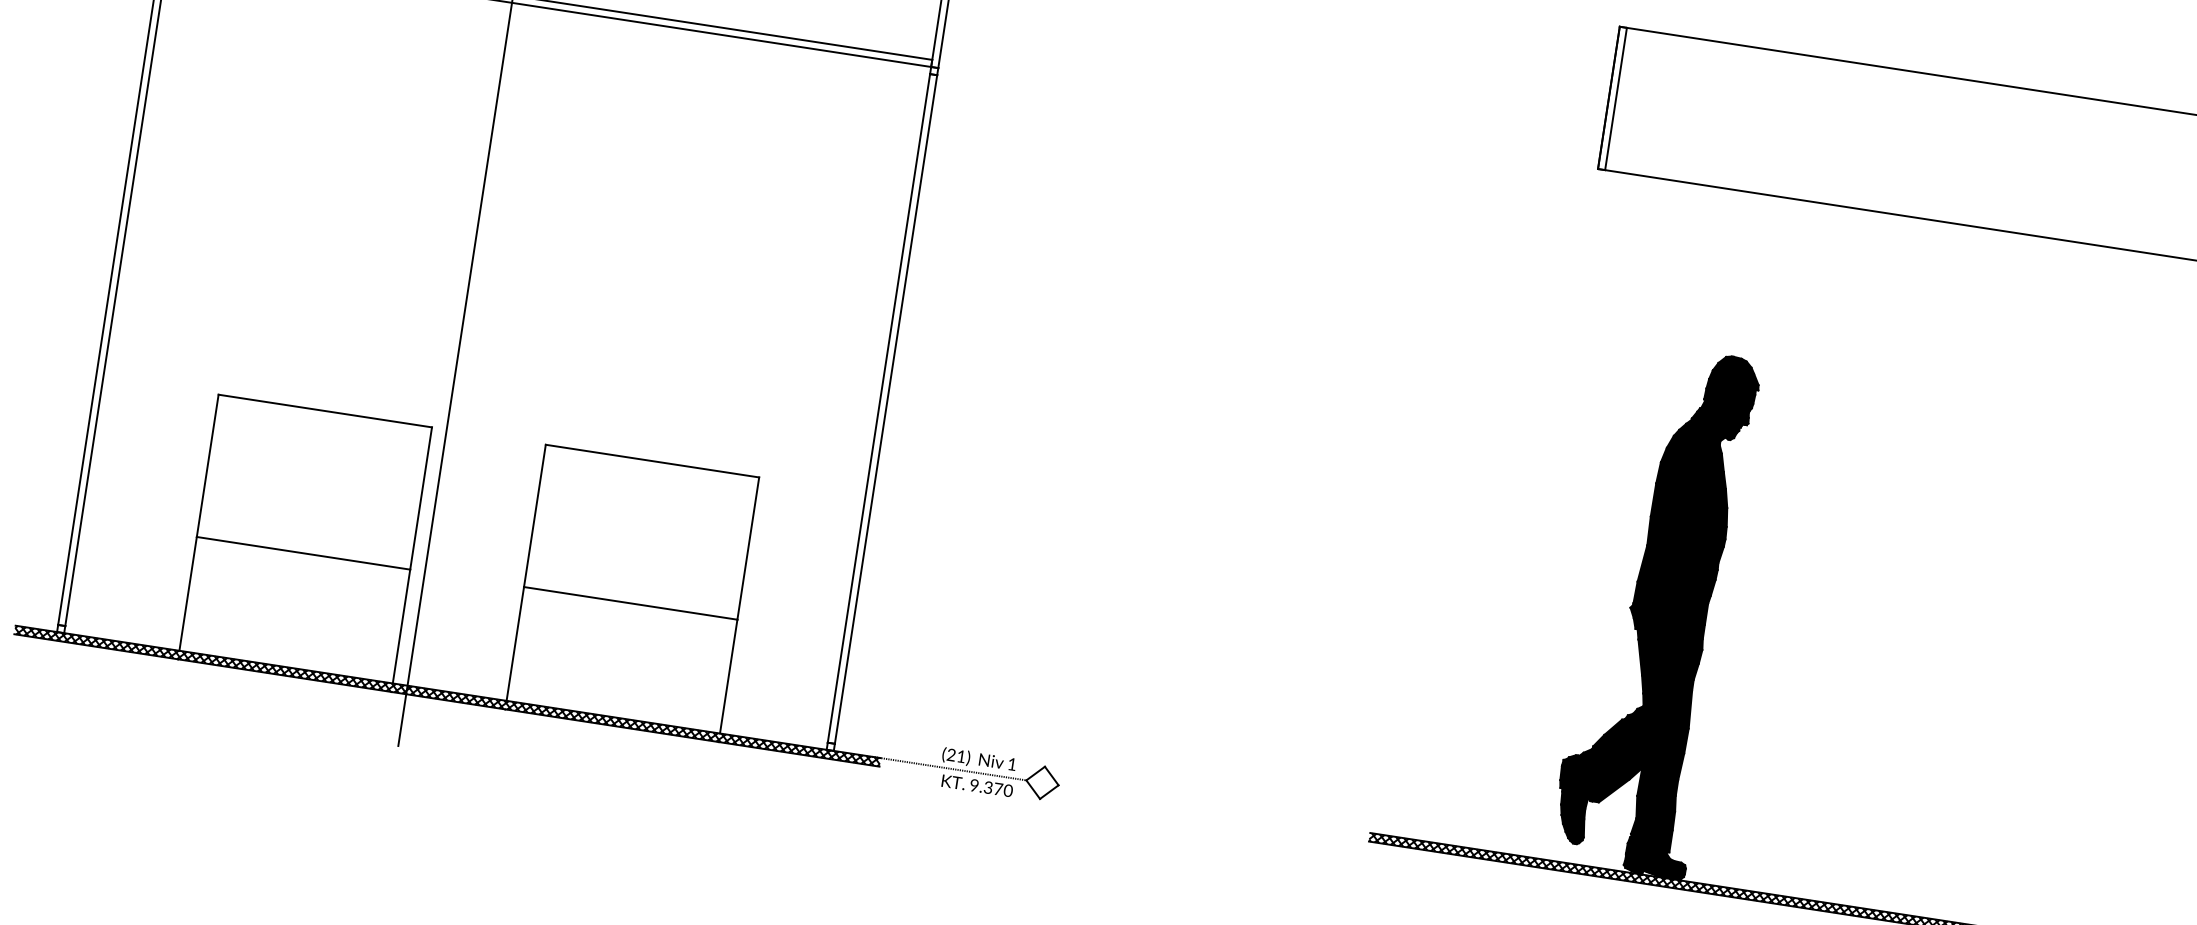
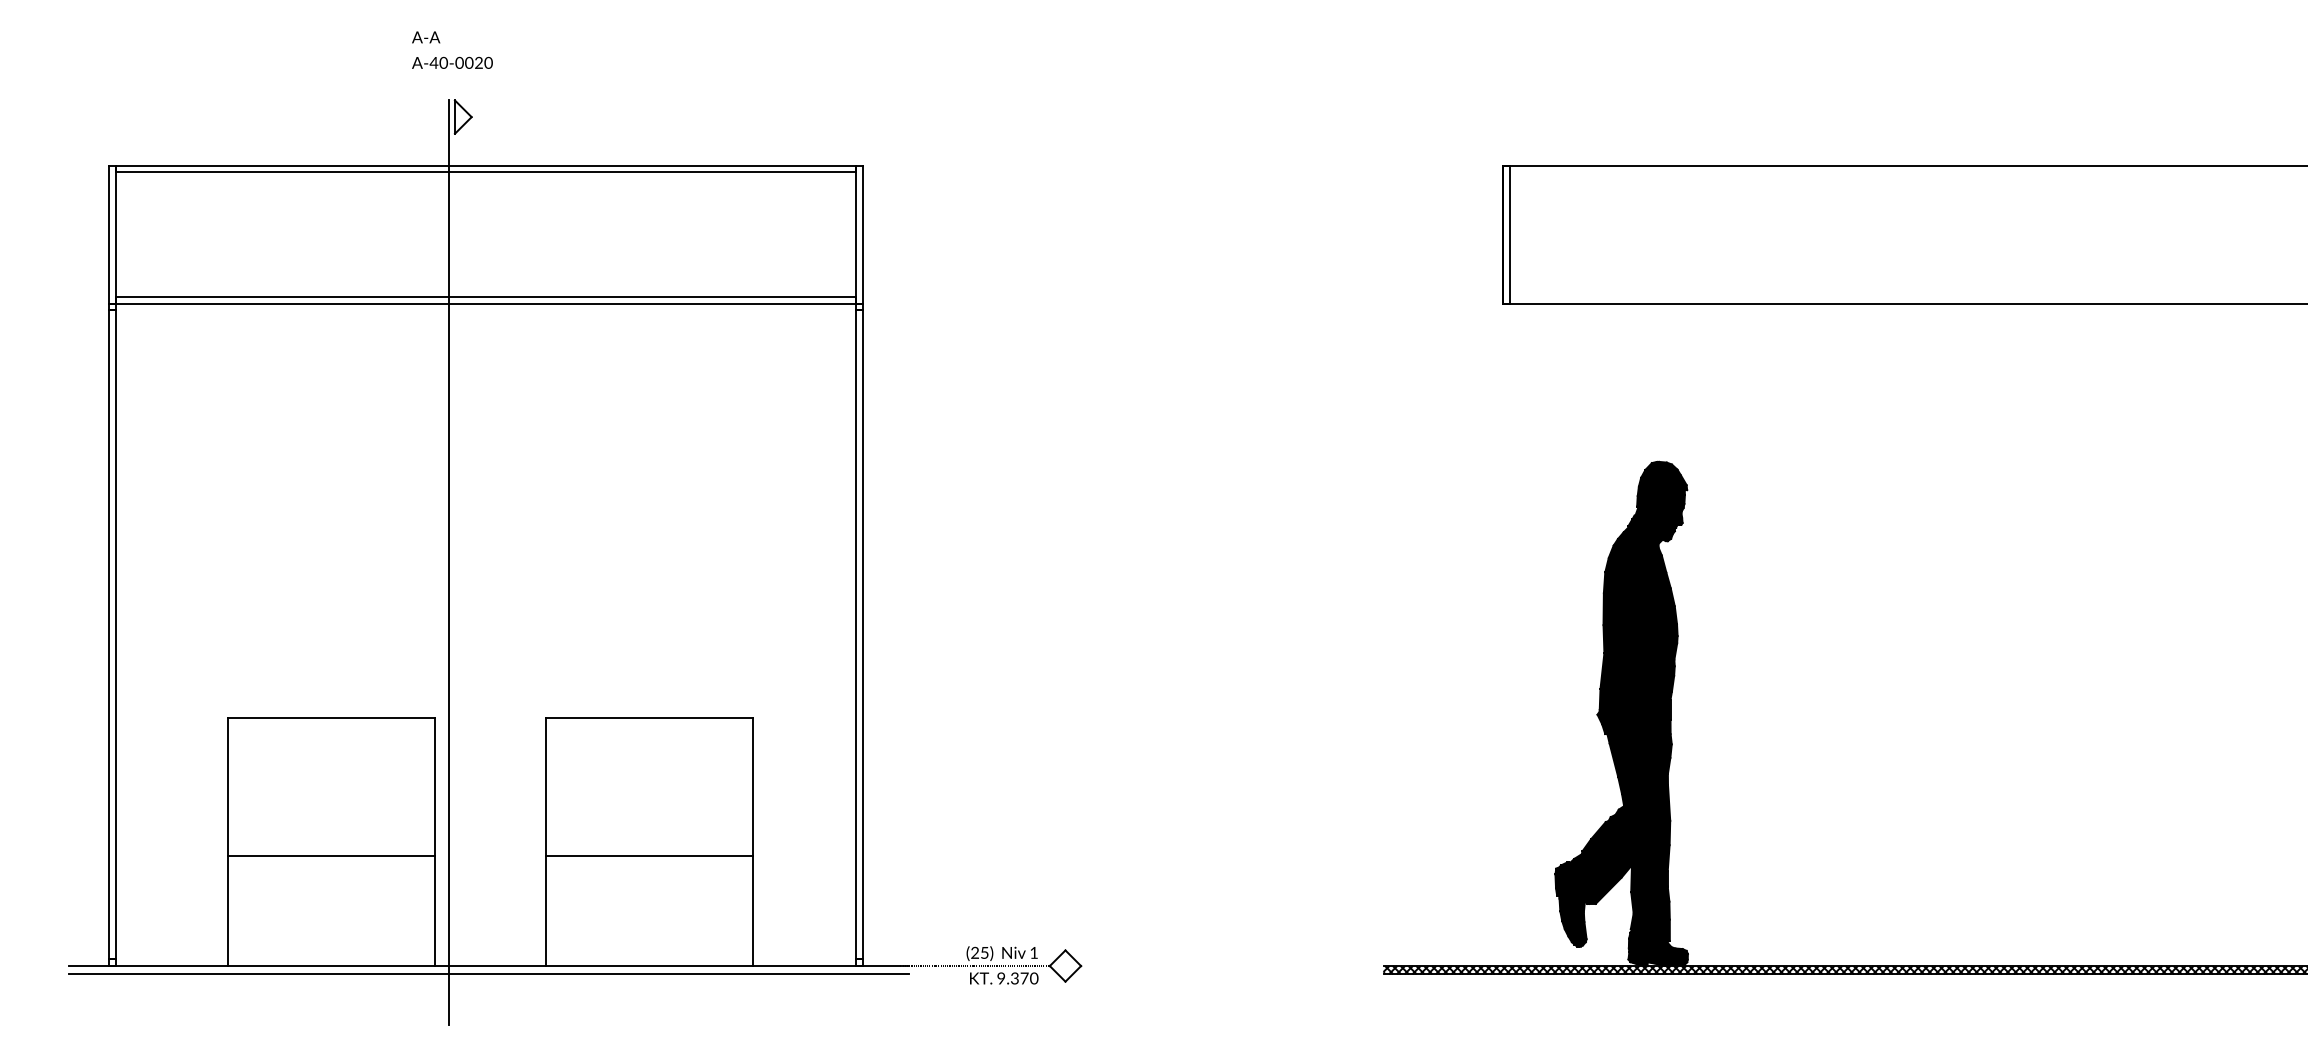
hatch: (447, 696) -> (488, 970), removed
text: (961, 756) -> (984, 952), (21) -> (25)

